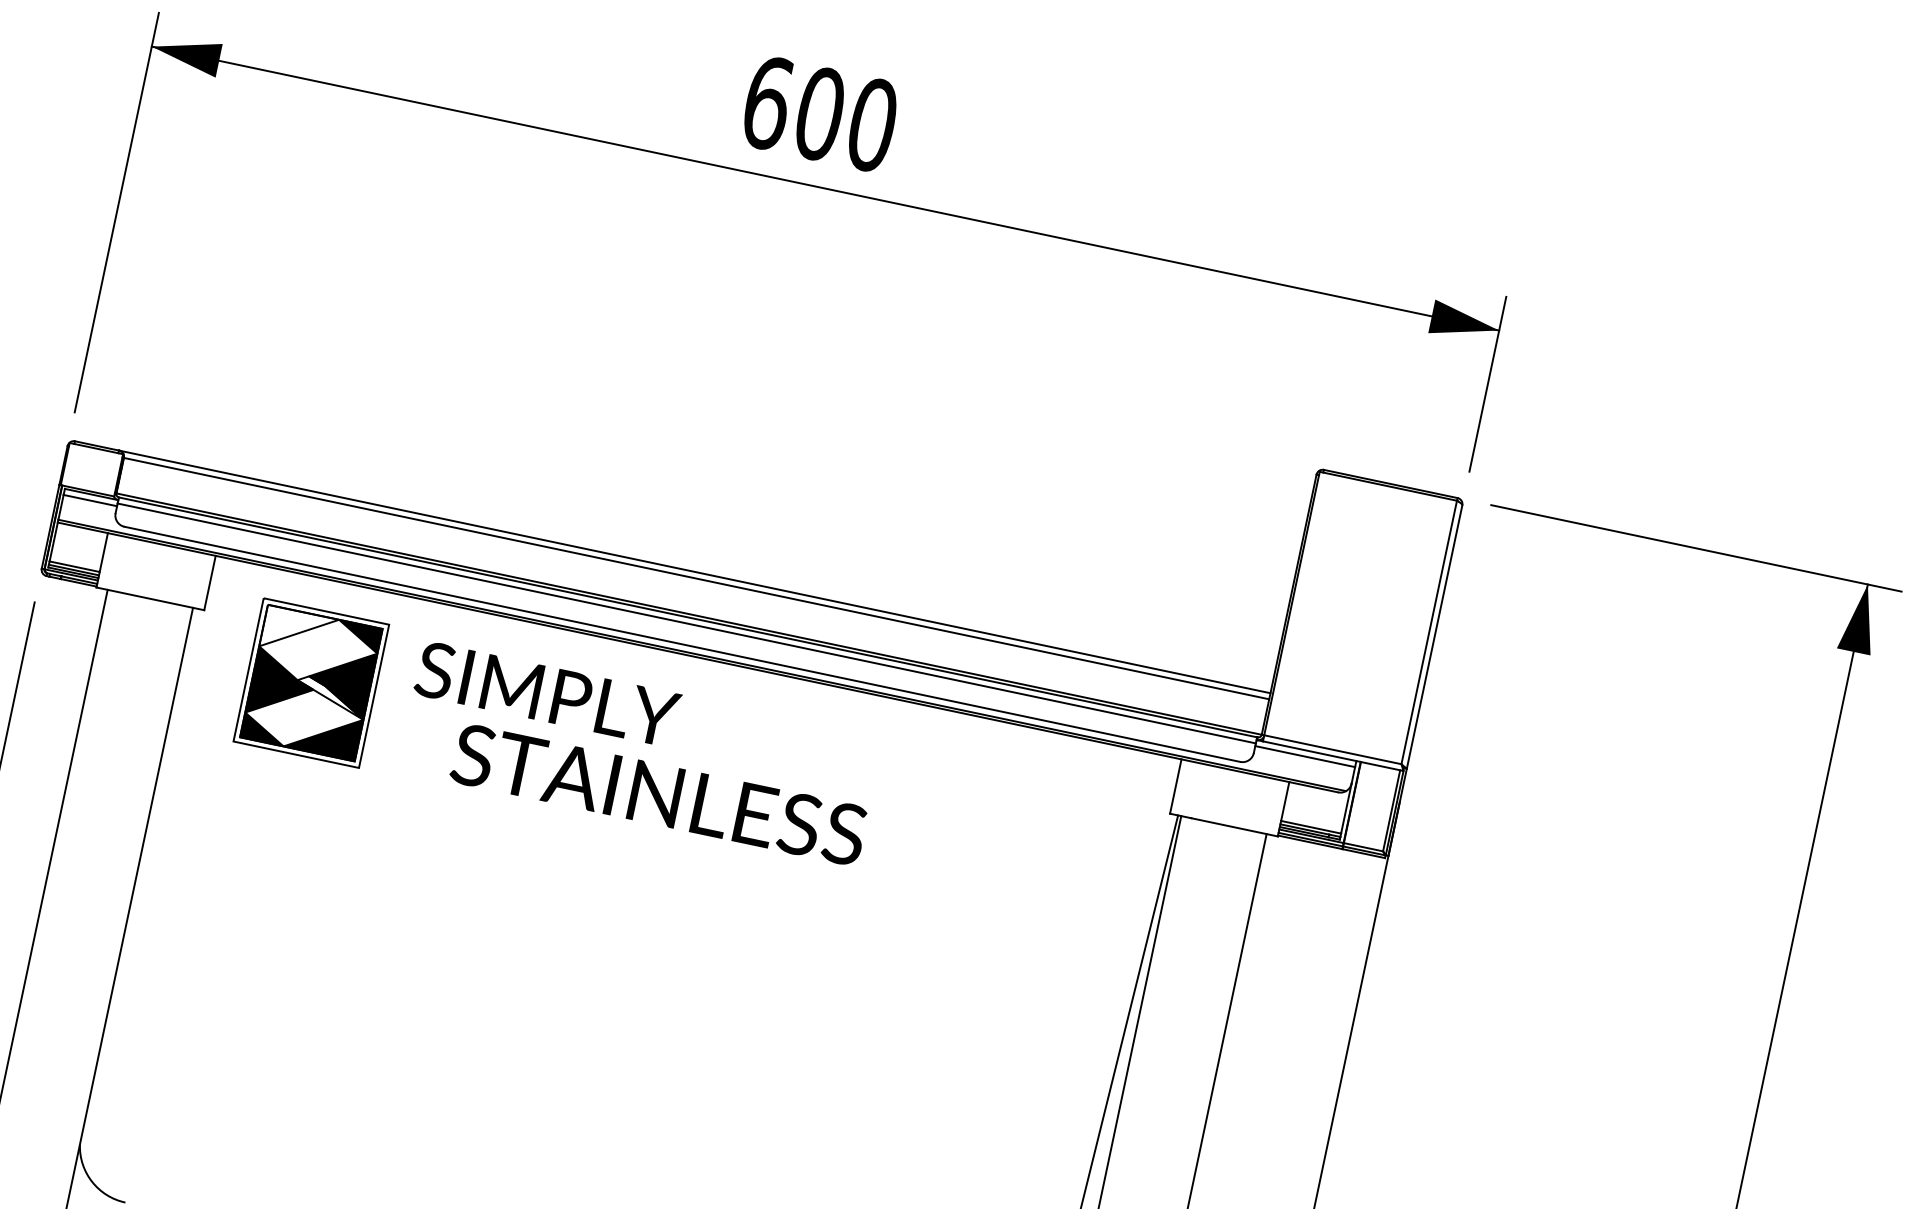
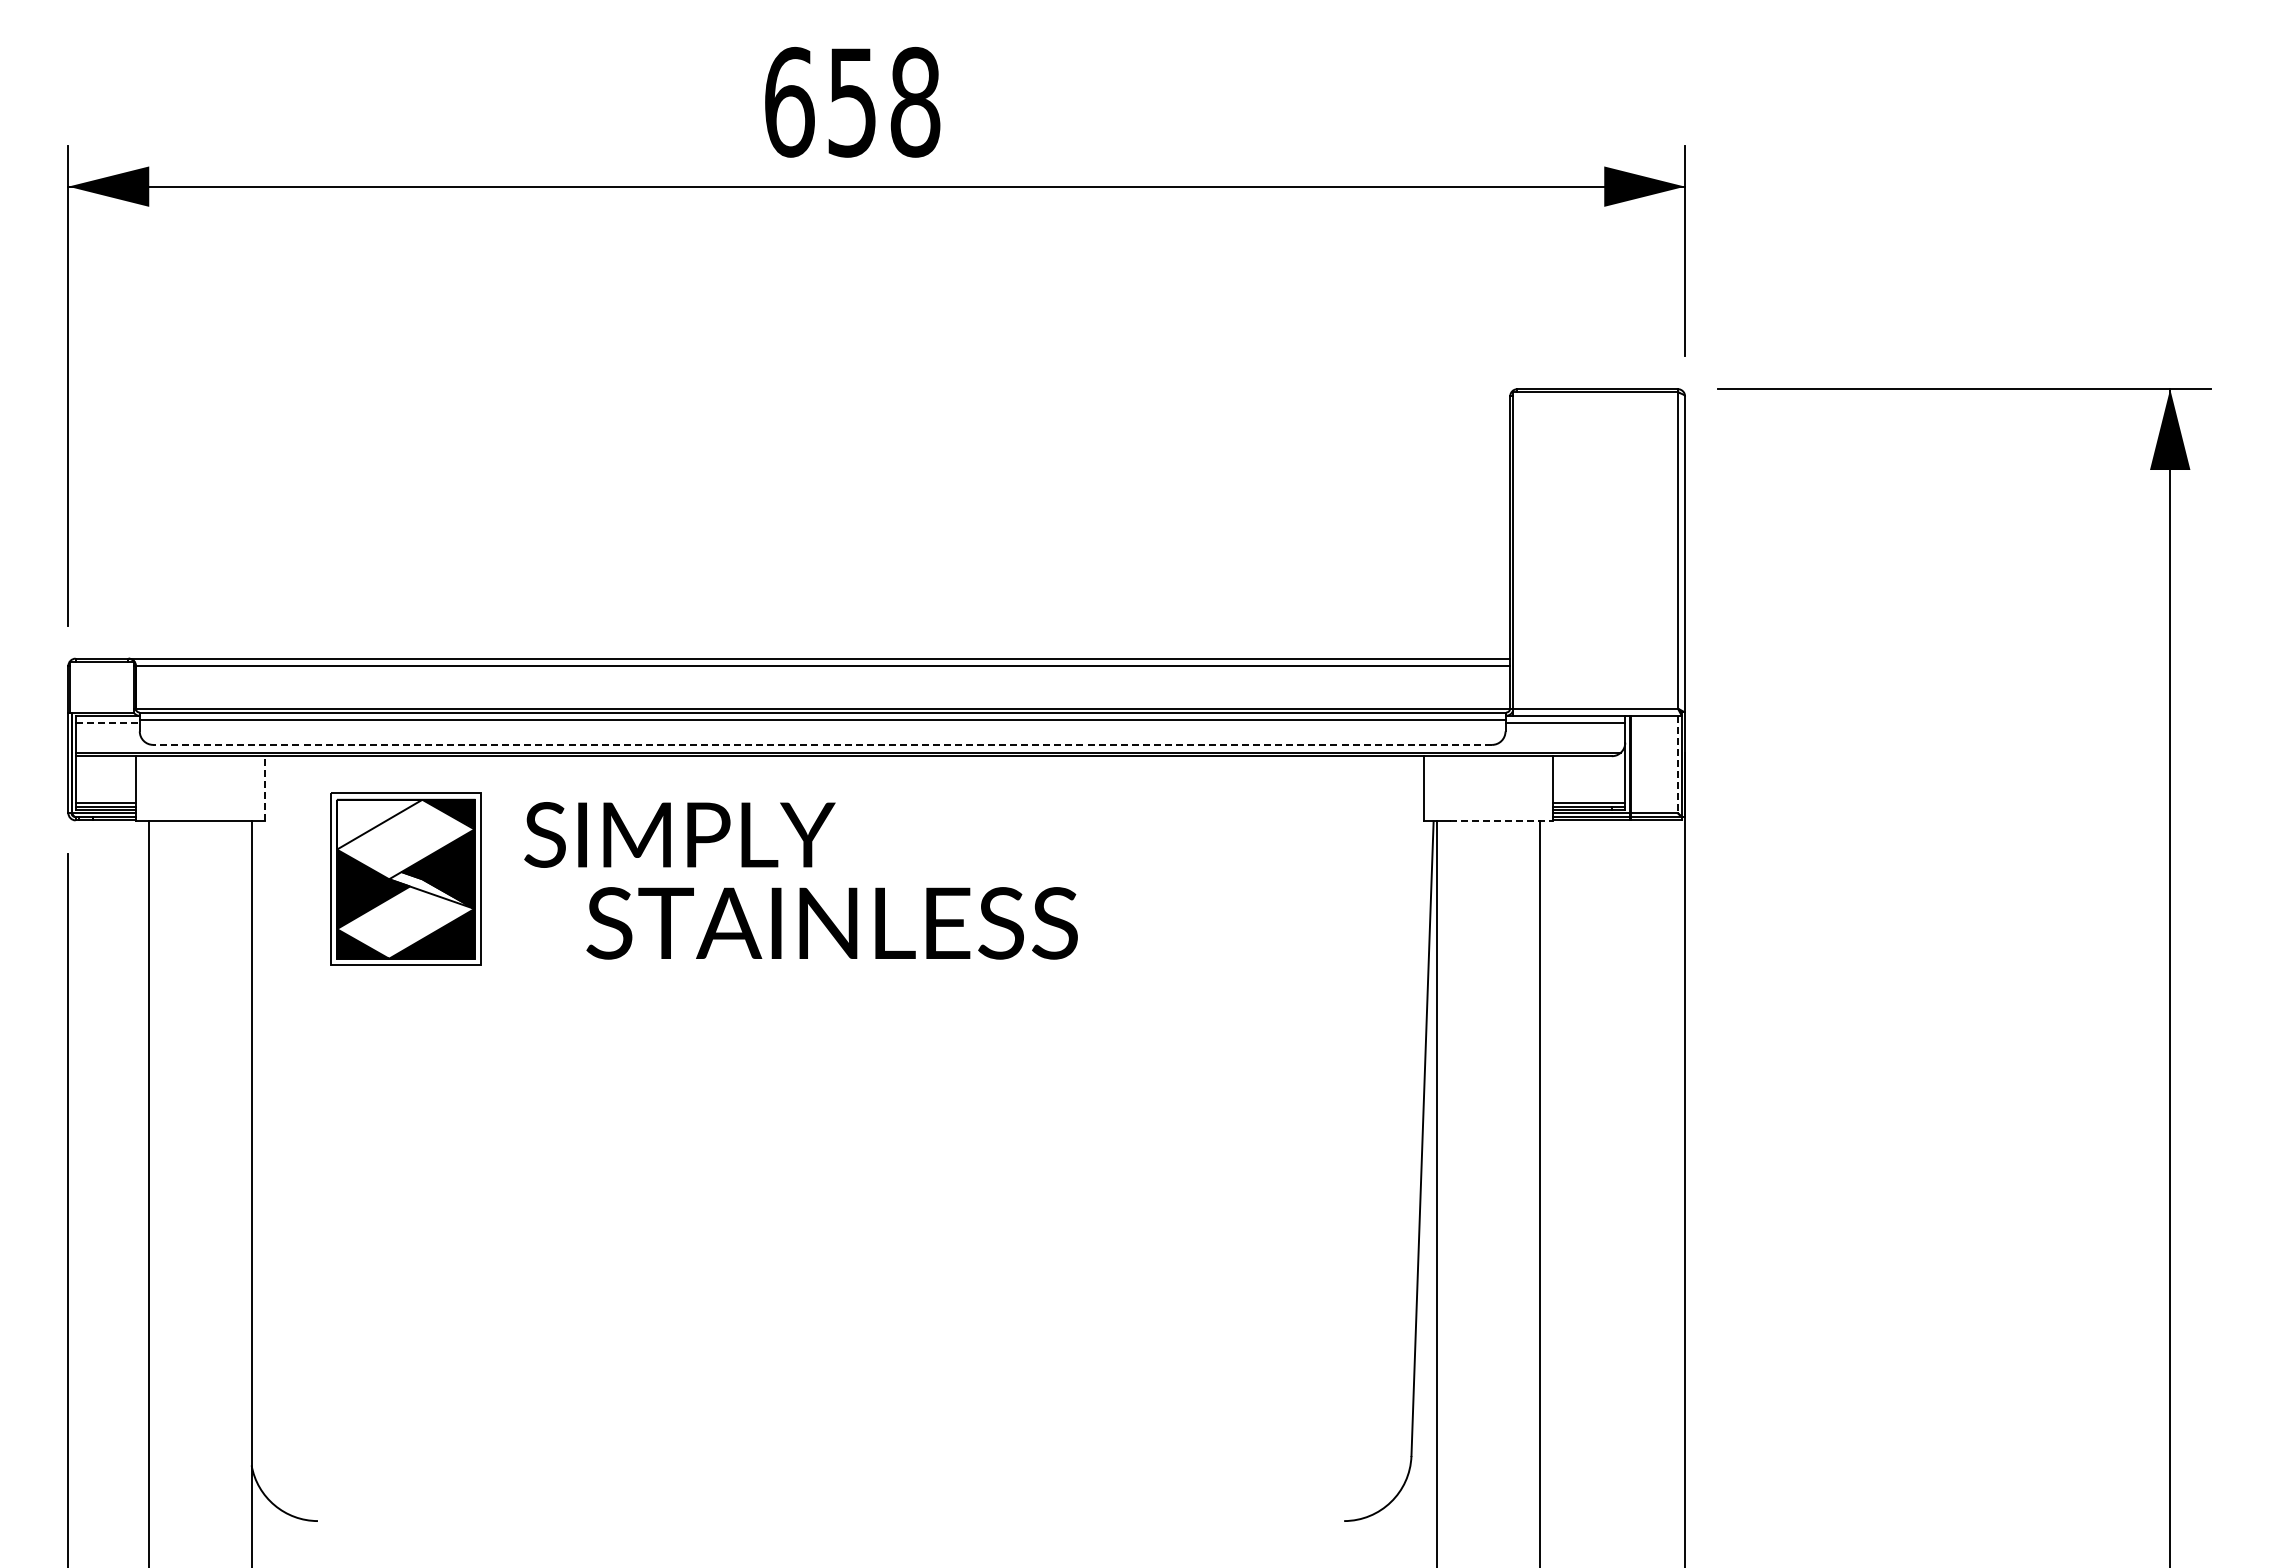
text: (846, 118) -> (883, 101), 600 -> 658
line: (90, 501) -> (108, 723), solid -> dashed
line: (210, 582) -> (265, 788), solid -> dashed
line: (682, 643) -> (822, 744), solid -> dashed
line: (1391, 810) -> (1677, 764), solid -> dashed
line: (1234, 827) -> (1501, 821), solid -> dashed

